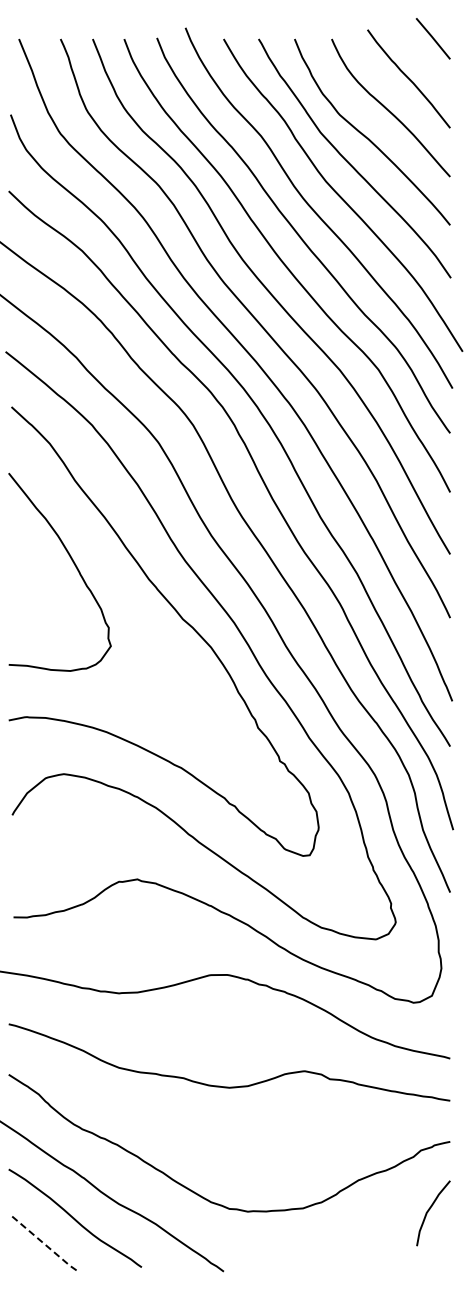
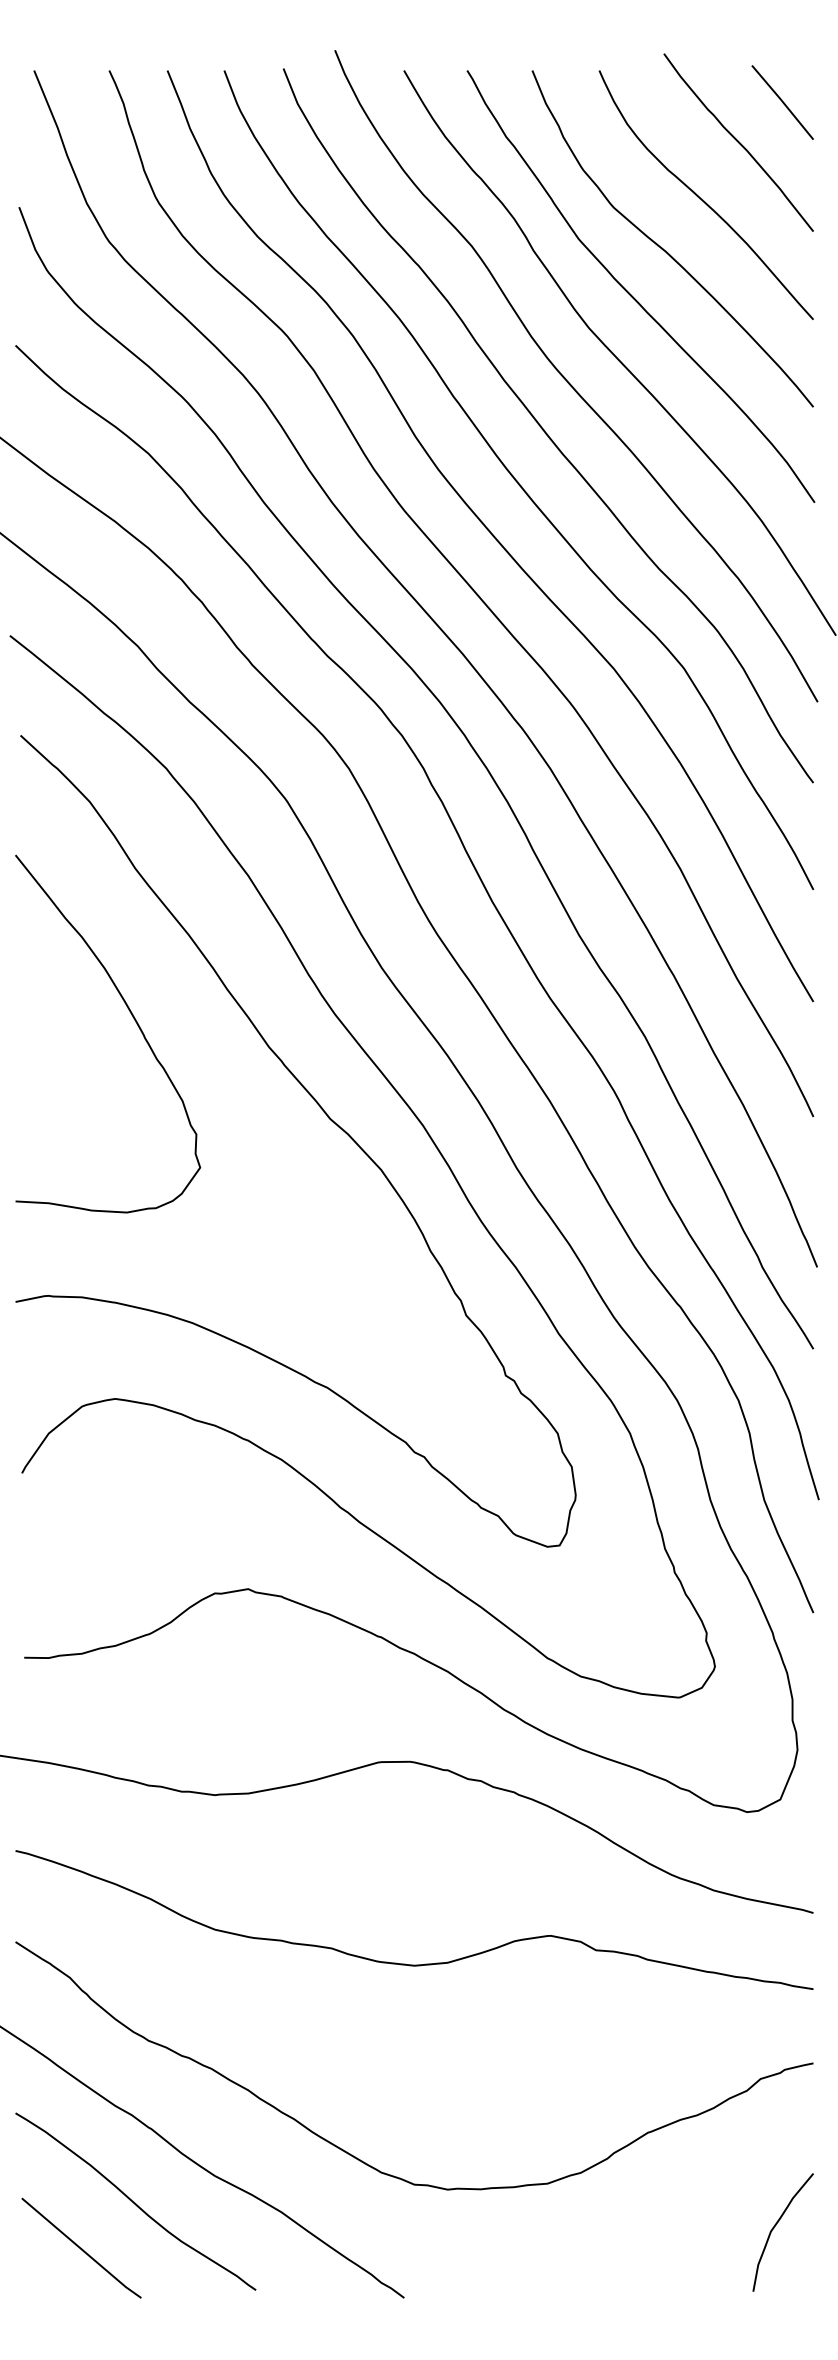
line: (432, 38) -> (781, 102), moved
curve: (430, 1209) -> (777, 2225), moved
line: (45, 1245) -> (81, 2250), dashed -> solid

